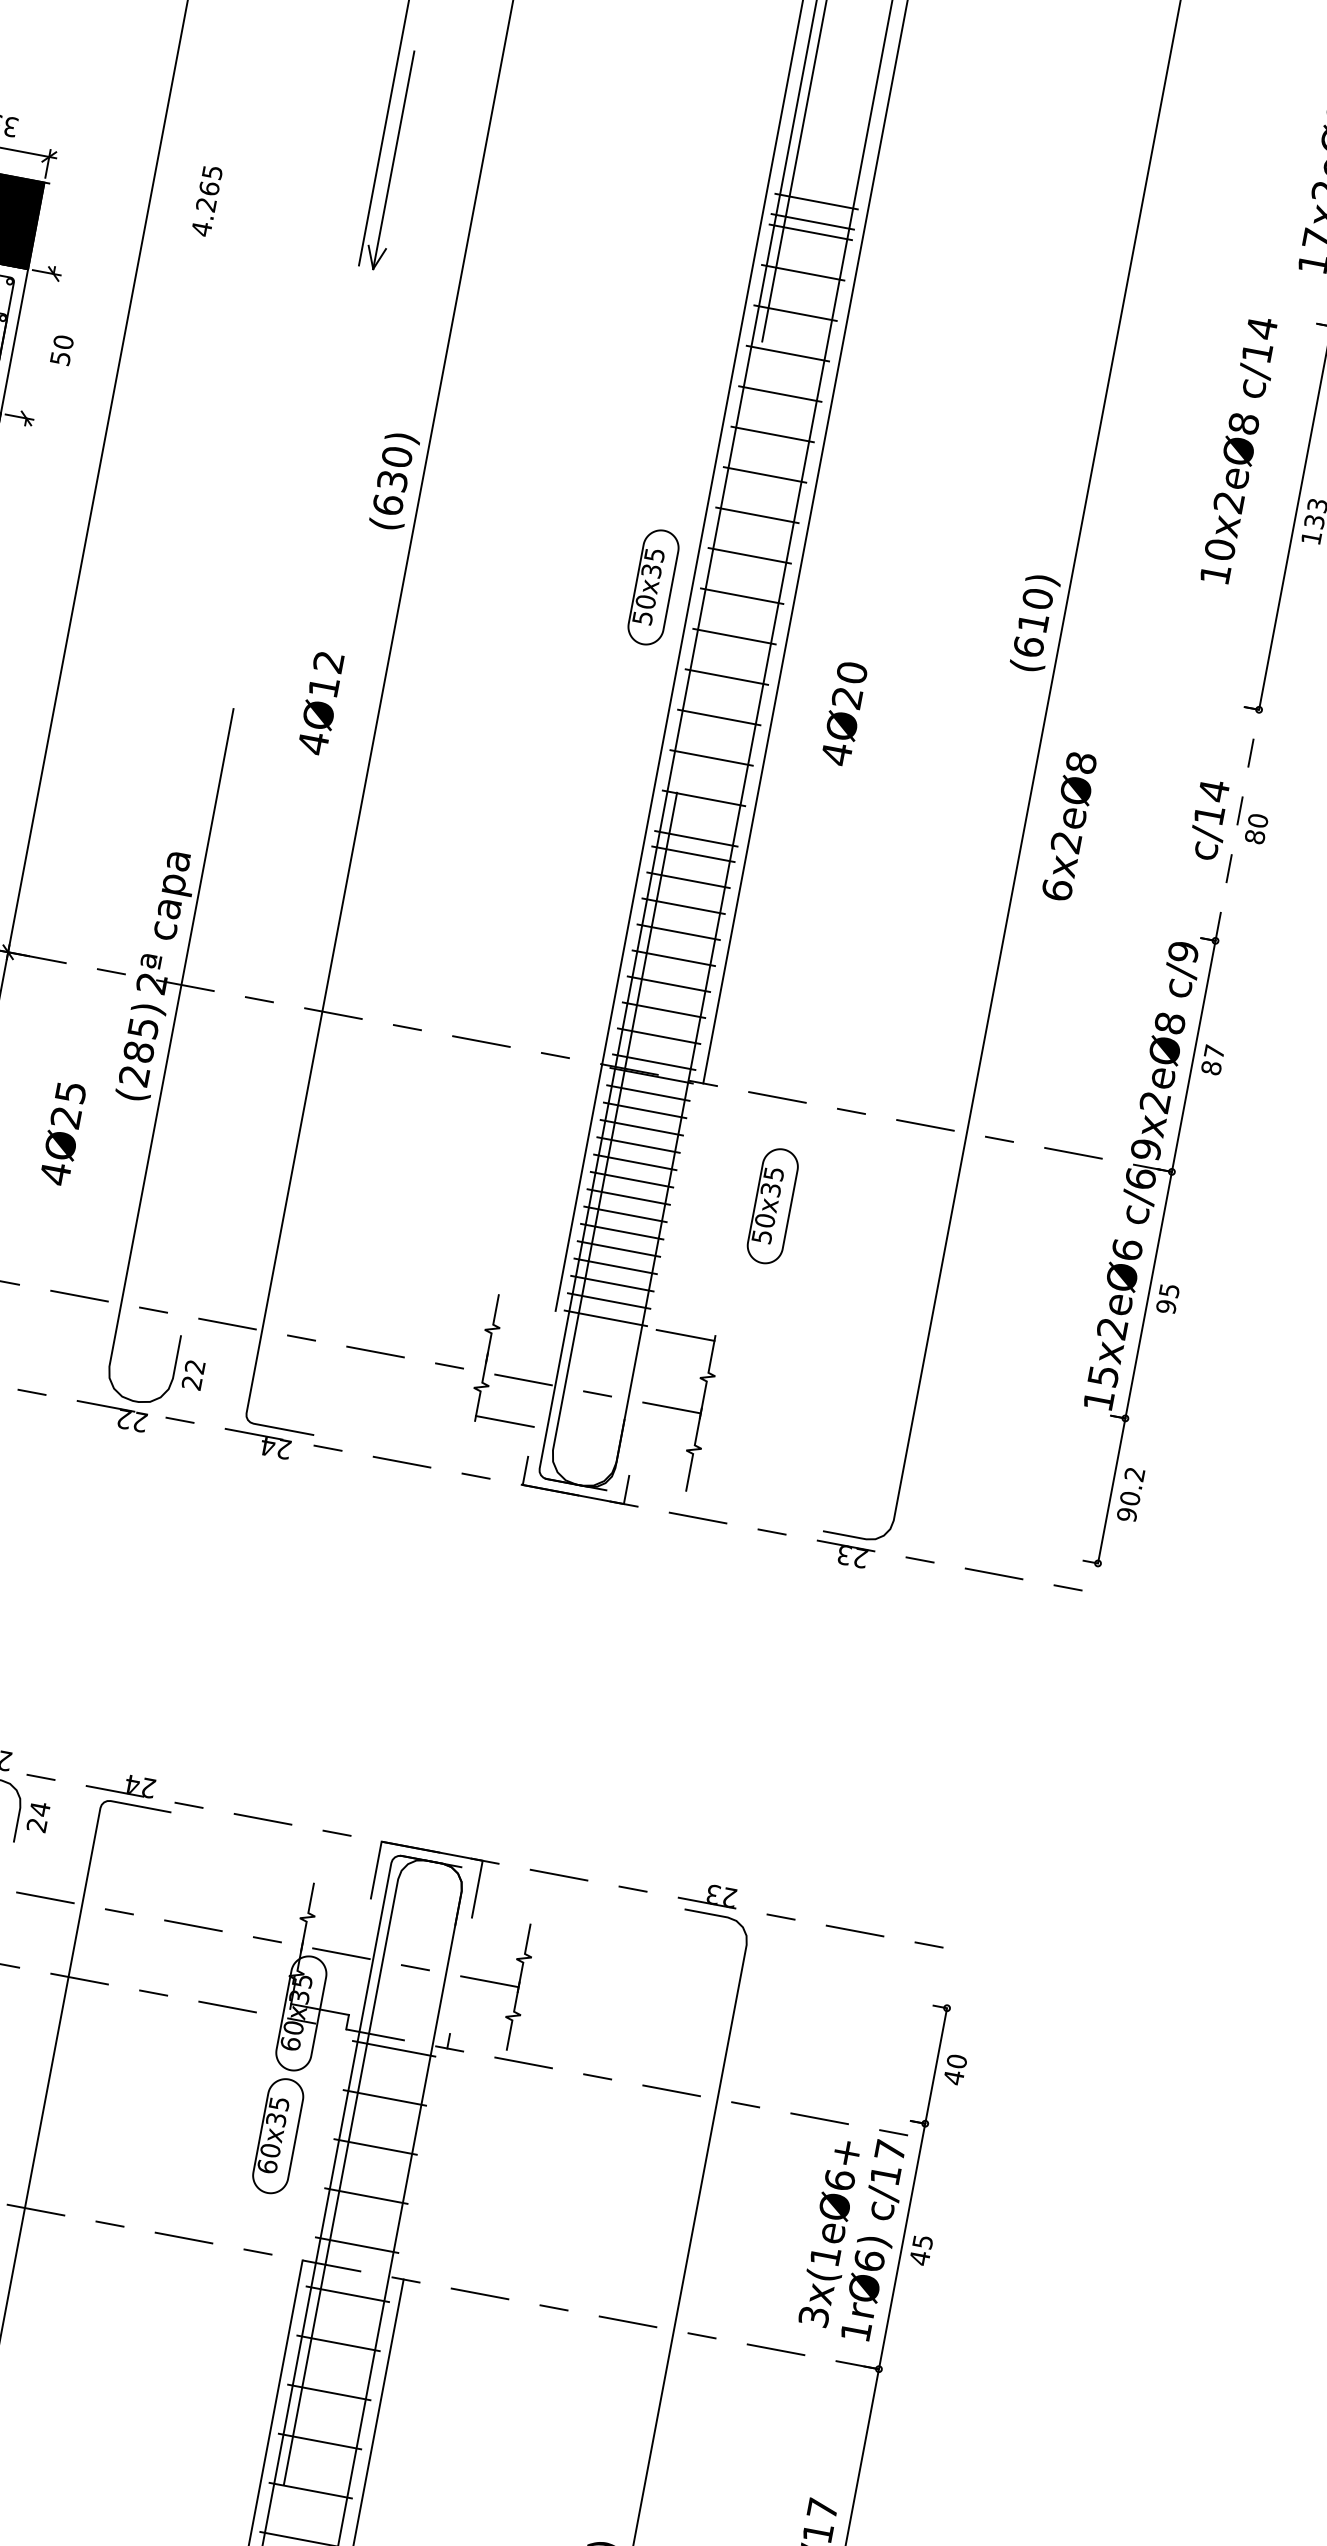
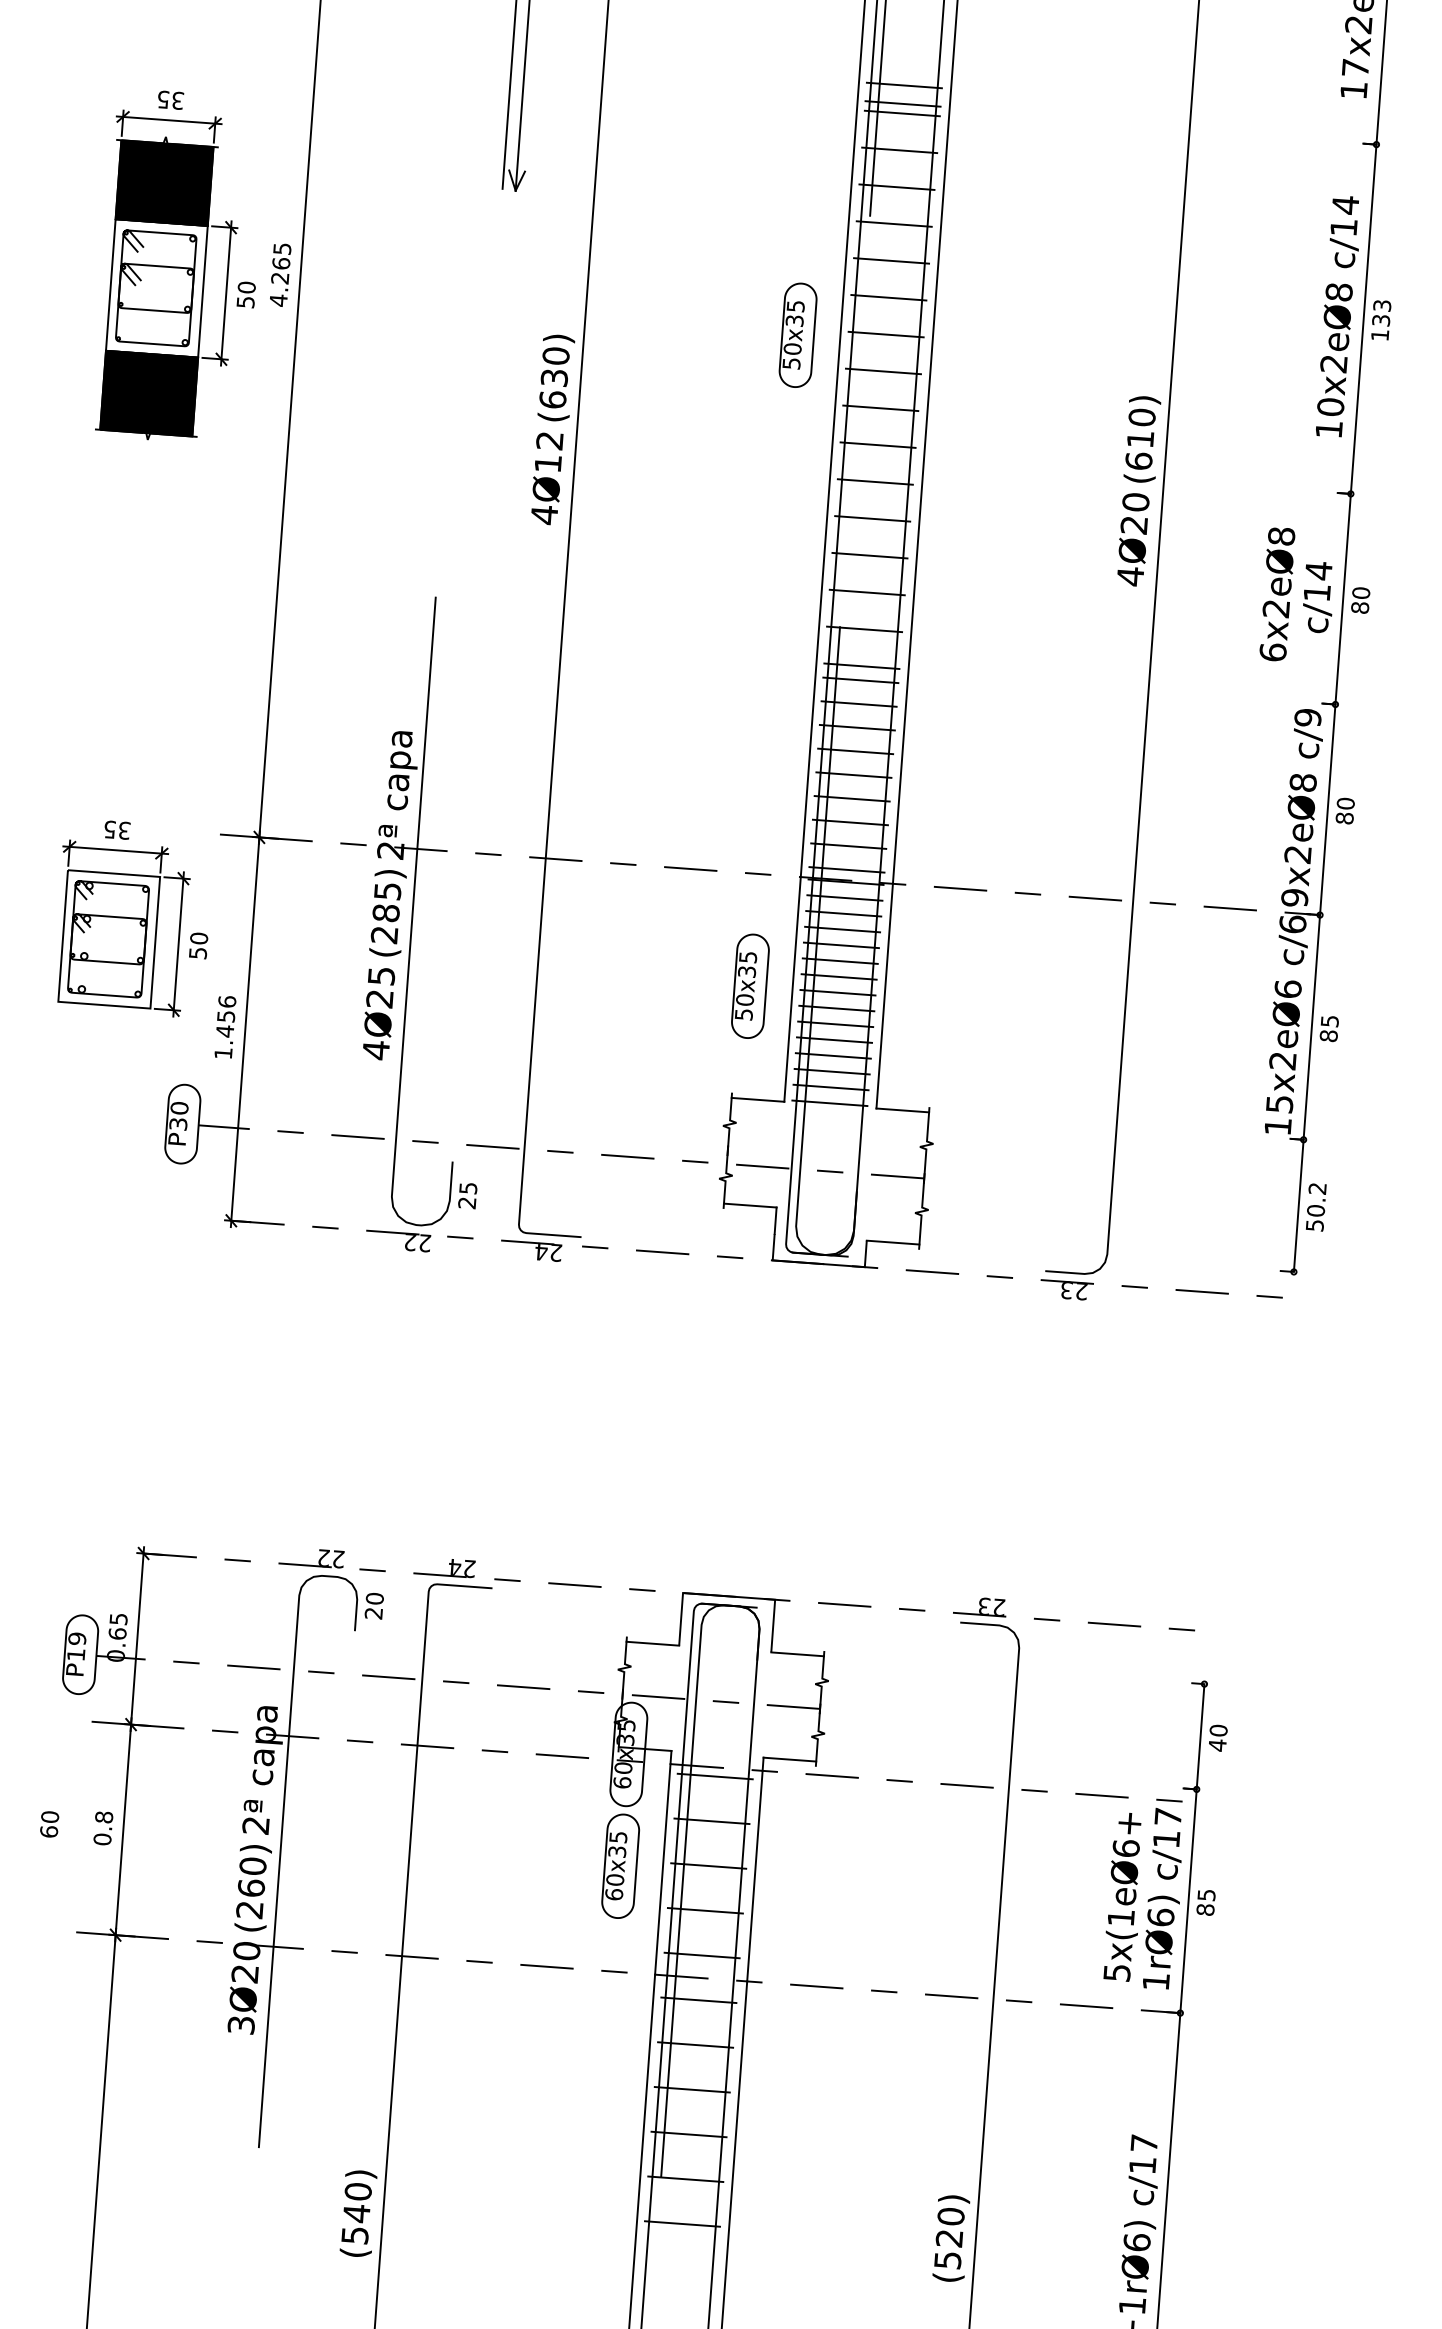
text: (207, 200) -> (280, 274), moved
line: (40, 346) -> (226, 293), added
text: (1238, 450) -> (1337, 316), moved
part: (652, 586) -> (797, 334), moved
text: (321, 703) -> (547, 478), moved
text: (844, 713) -> (1133, 539), moved
line: (1238, 816) -> (1343, 591), dashed -> solid
text: (1069, 826) -> (1277, 594), moved
text: (1214, 1051) -> (1345, 803), 87 -> 80
text: (63, 1134) -> (379, 1014), moved
line: (679, 1205) -> (884, 995), added
part: (772, 1205) -> (750, 985), moved
line: (526, 1305) -> (757, 1099), added
text: (1165, 1307) -> (1328, 1036), 95 -> 85
text: (195, 1367) -> (468, 1188), 22 -> 25
line: (530, 1441) -> (775, 1220), added
line: (657, 1480) -> (892, 1242), added
text: (1126, 1514) -> (1314, 1225), 90.2 -> 50.2
text: (39, 1808) -> (374, 1598), 24 -> 20
line: (341, 1893) -> (652, 1643), added
line: (500, 1924) -> (797, 1654), added
line: (478, 2039) -> (789, 1759), added
line: (324, 2145) -> (662, 1869), added
line: (425, 2163) -> (754, 1875), added
text: (919, 2258) -> (1205, 1910), 45 -> 85
text: (813, 2316) -> (1116, 1972), 3x(1eØ6+ -> 5x(1eØ6+

